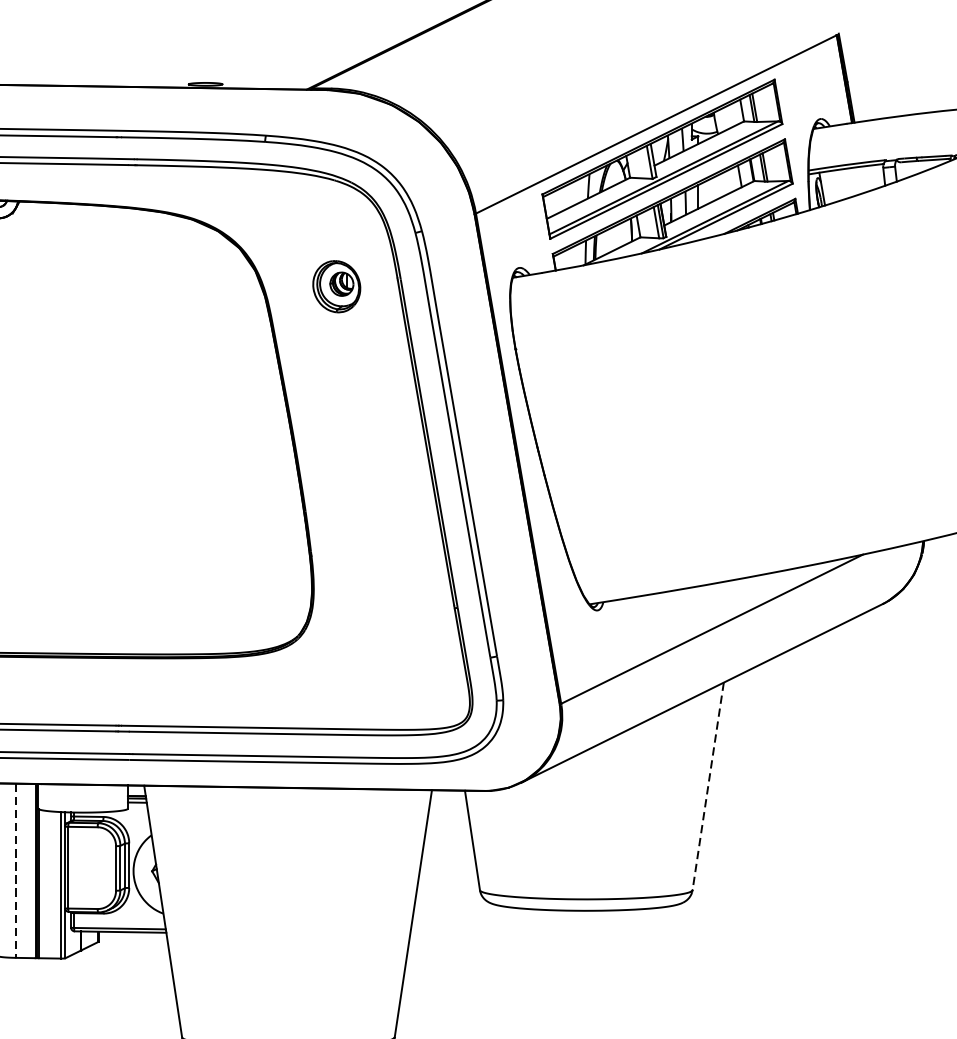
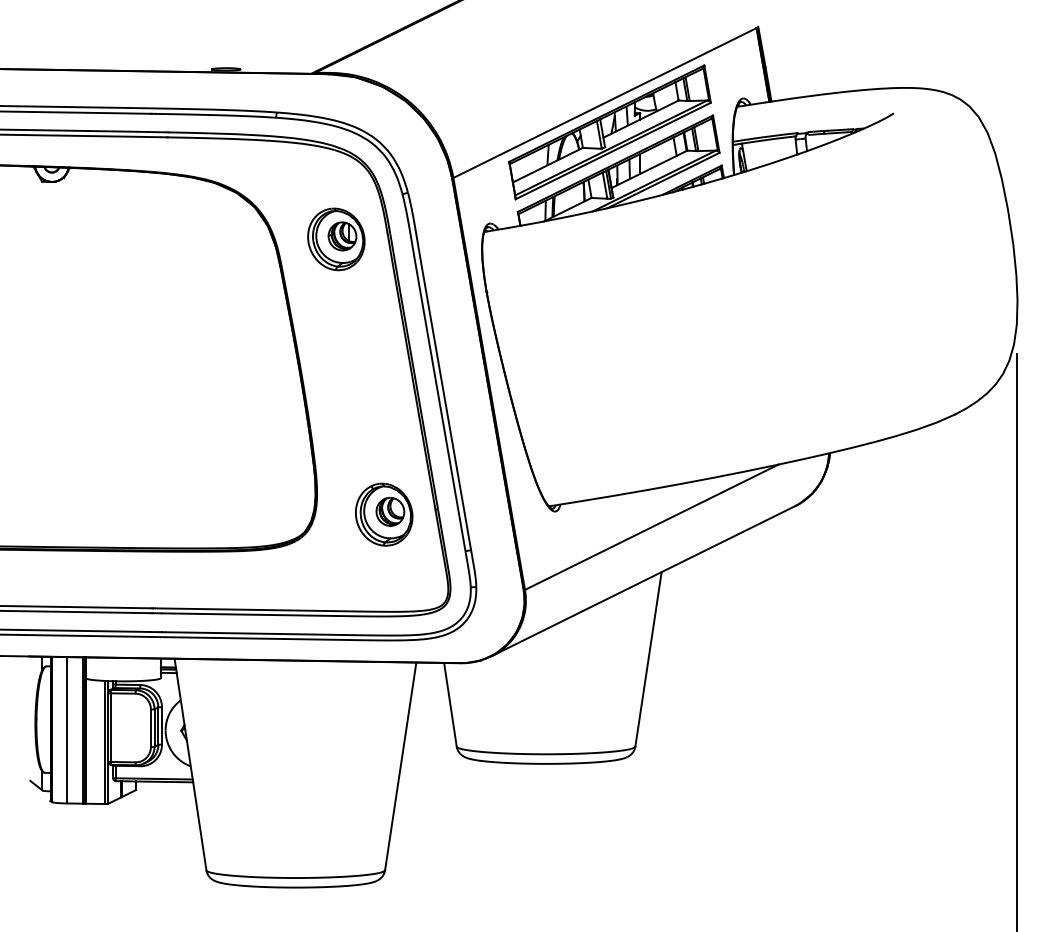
part: (336, 286) -> (336, 239), size x1.43
part: (394, 614) -> (384, 514), added
line: (708, 786) -> (648, 659), dashed -> solid
line: (16, 871) -> (67, 730), dashed -> solid

